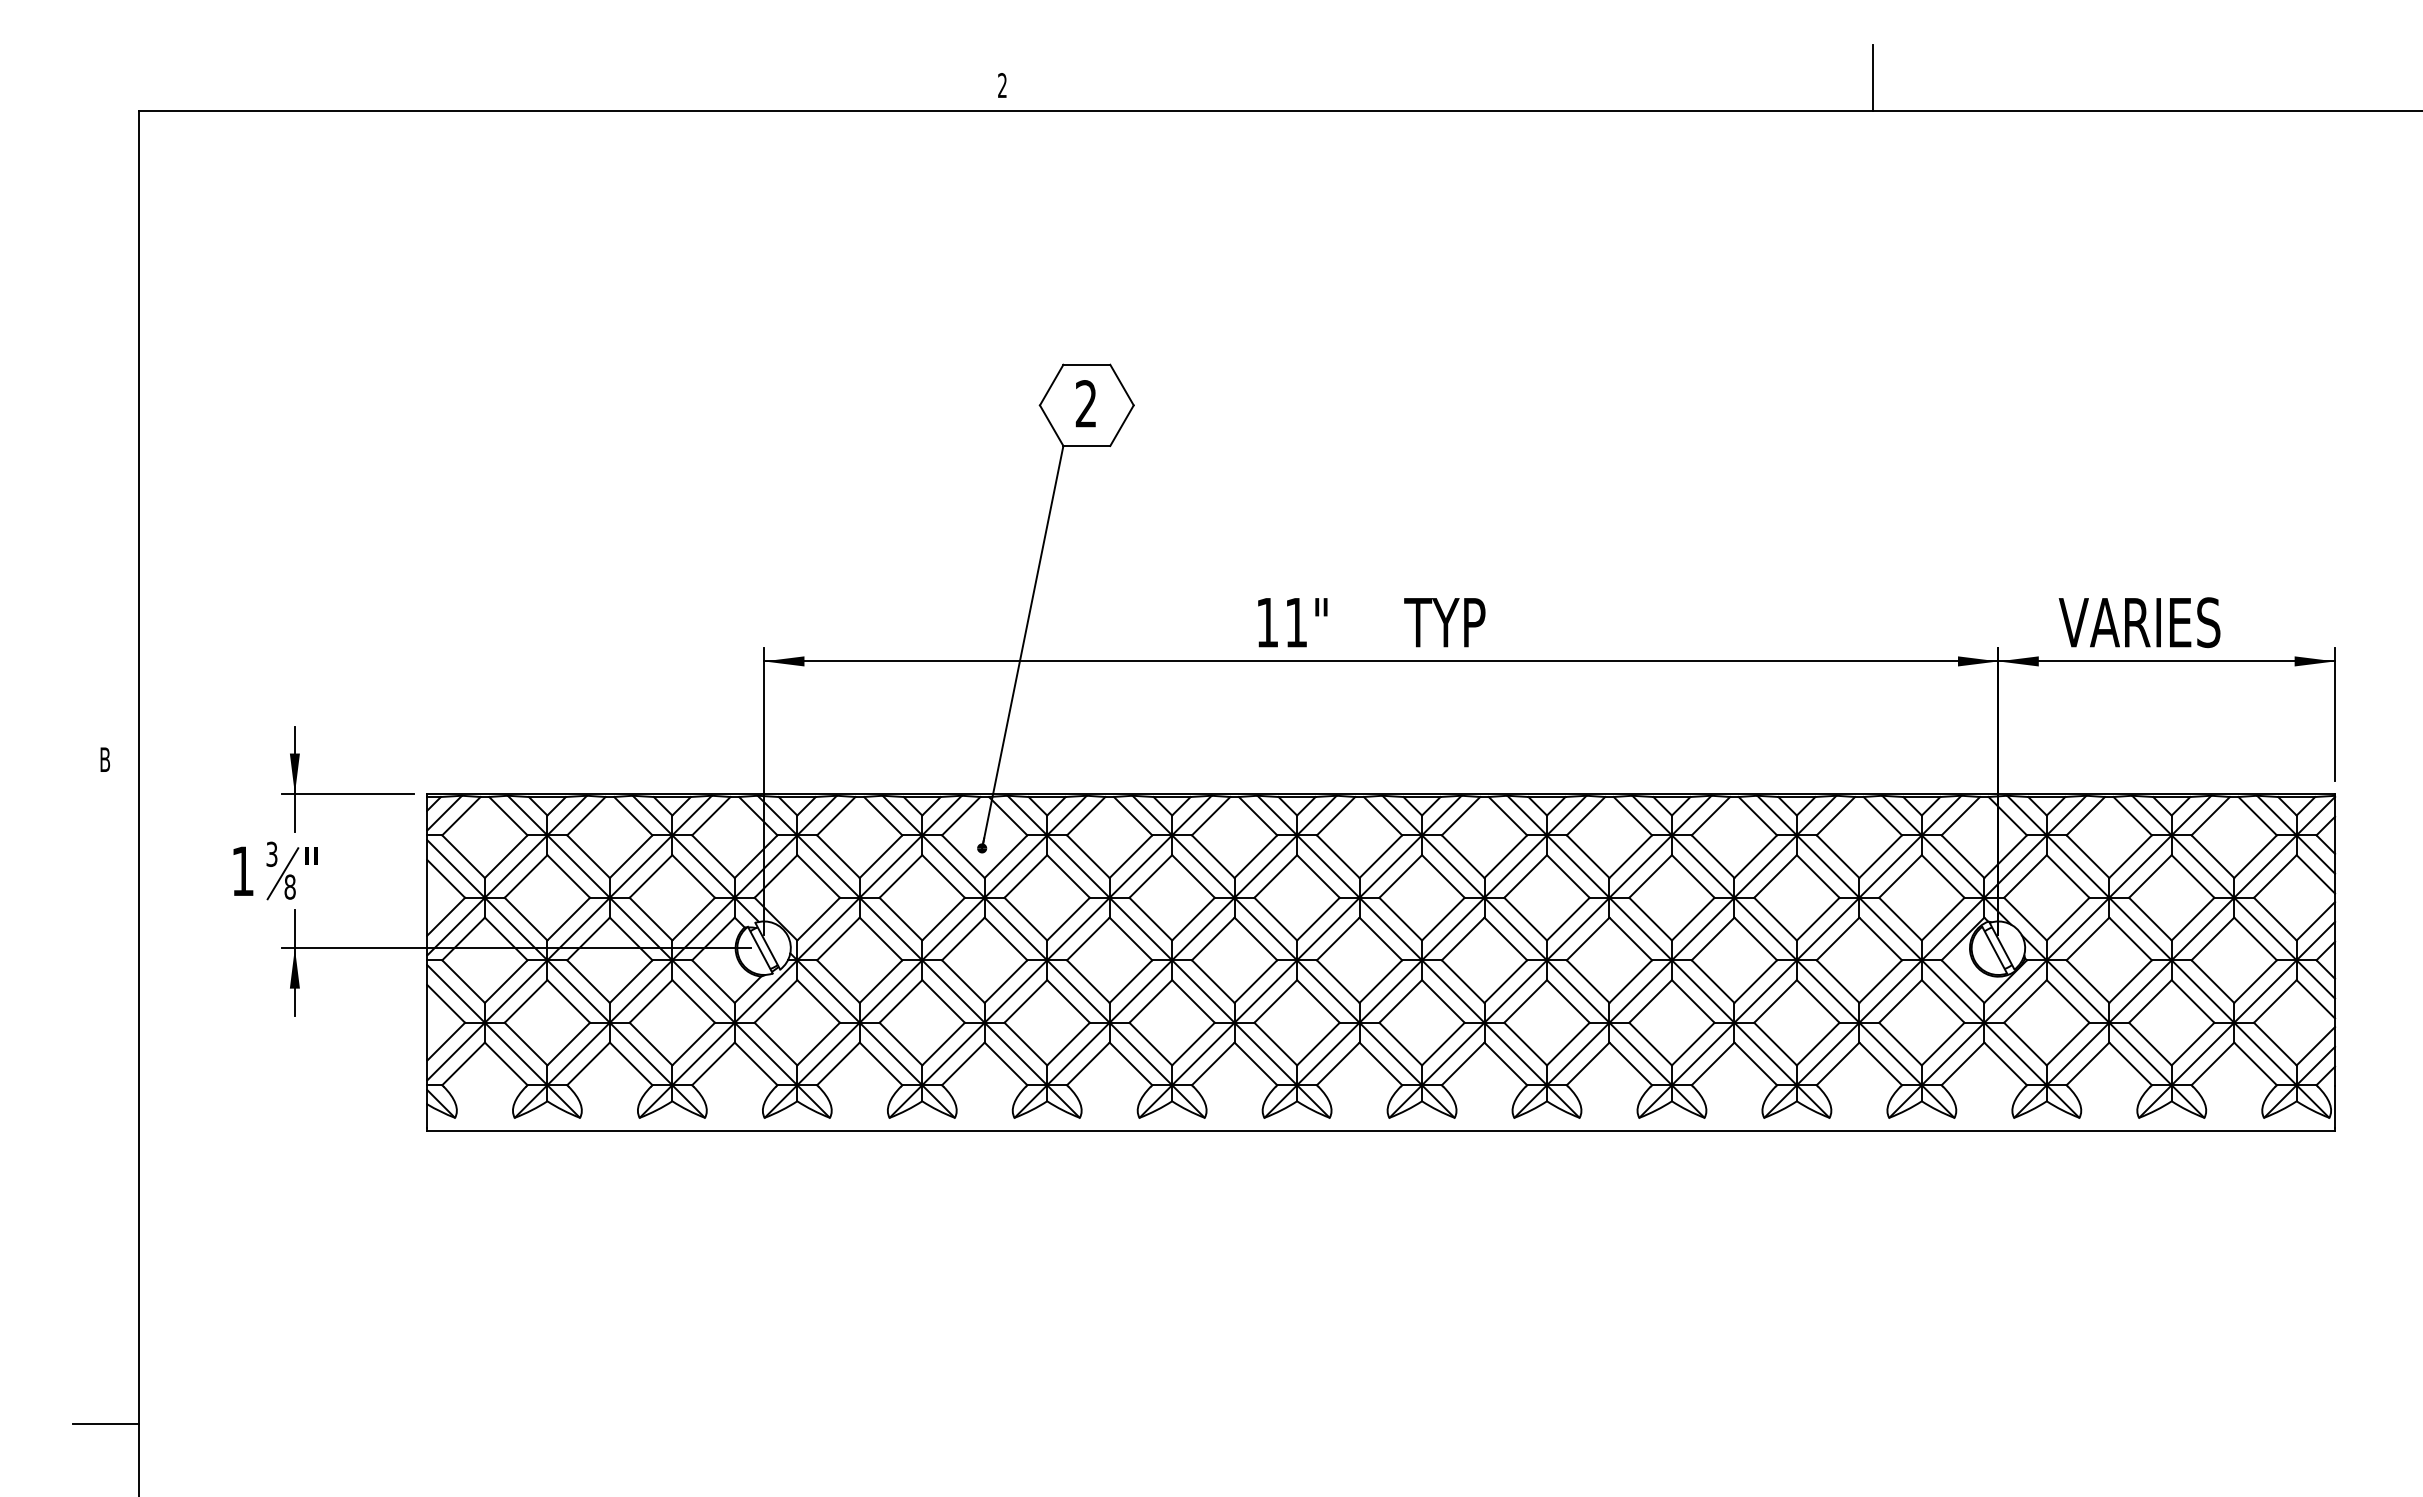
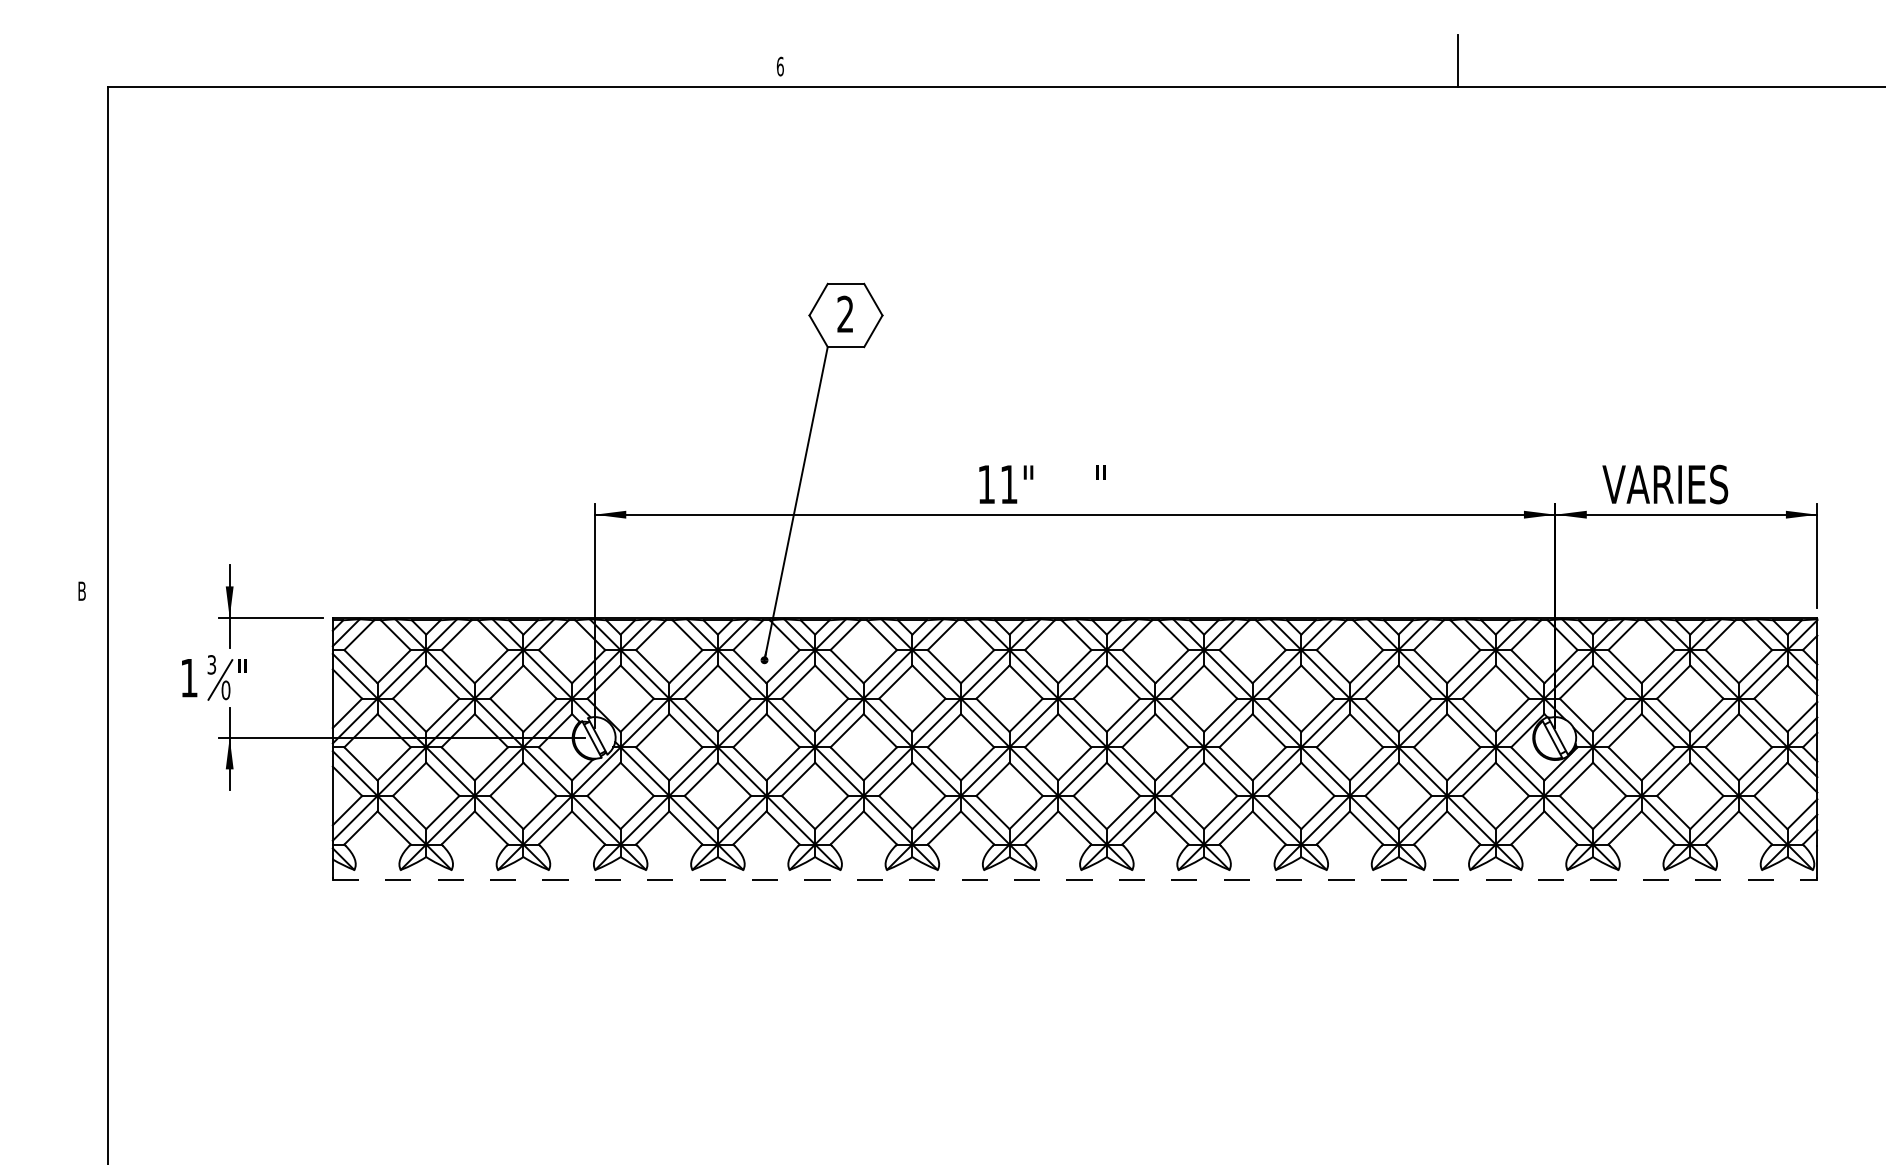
text: (1002, 85) -> (780, 66), 2 -> 6
text: (1444, 622) -> (1124, 484), TYP -> "
text: (289, 886) -> (225, 689), 8 -> 0
line: (1381, 1130) -> (1075, 879), solid -> dashed
line: (105, 1424) -> (82, 1108), removed

